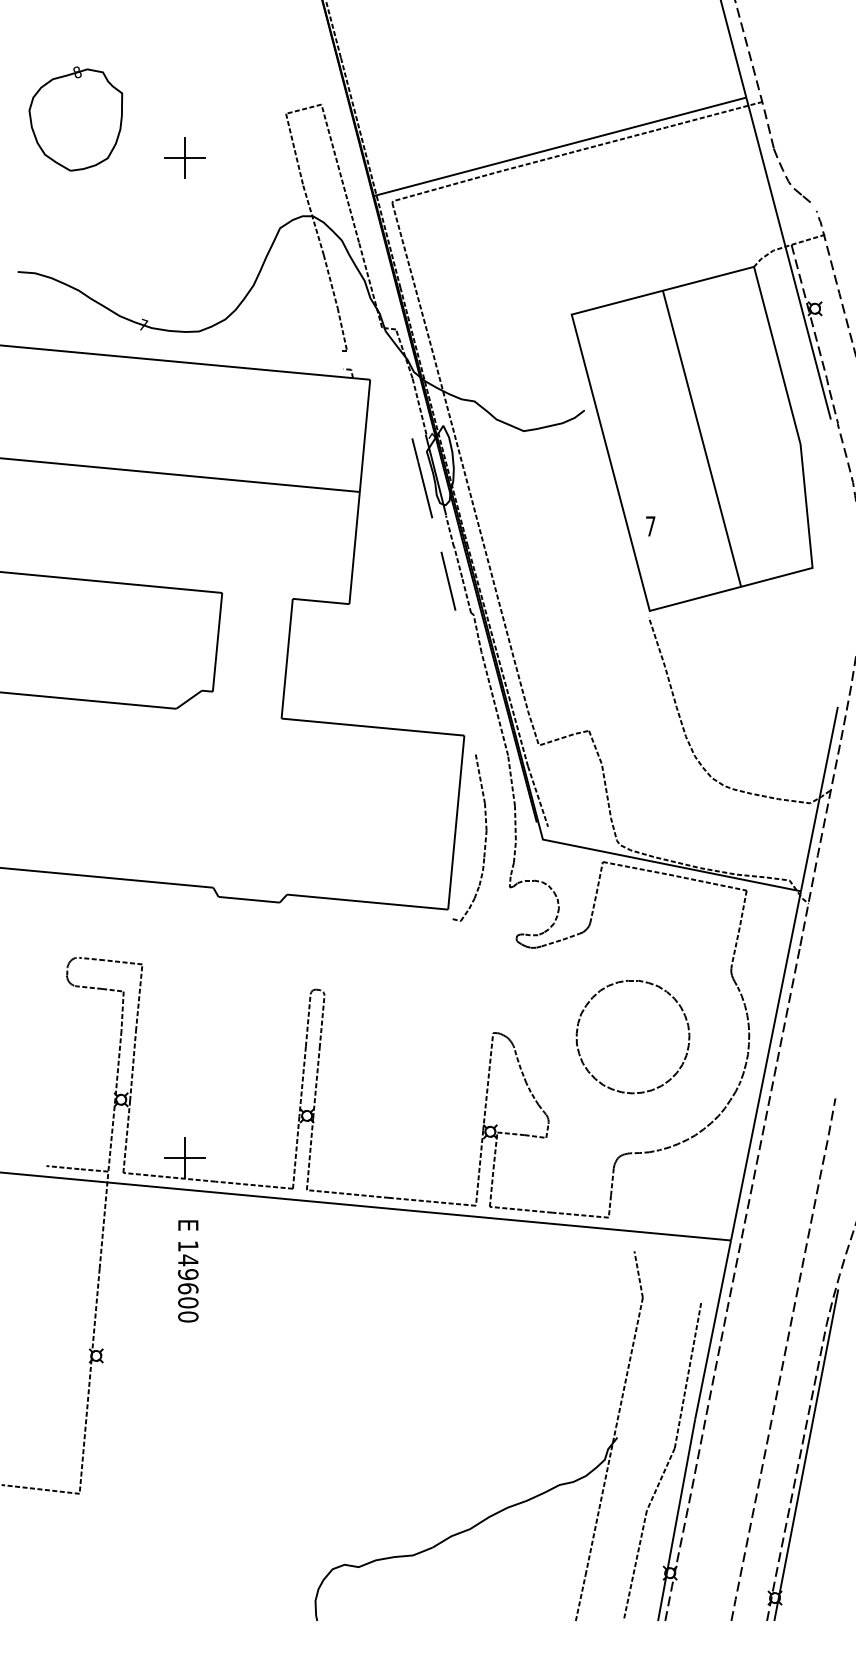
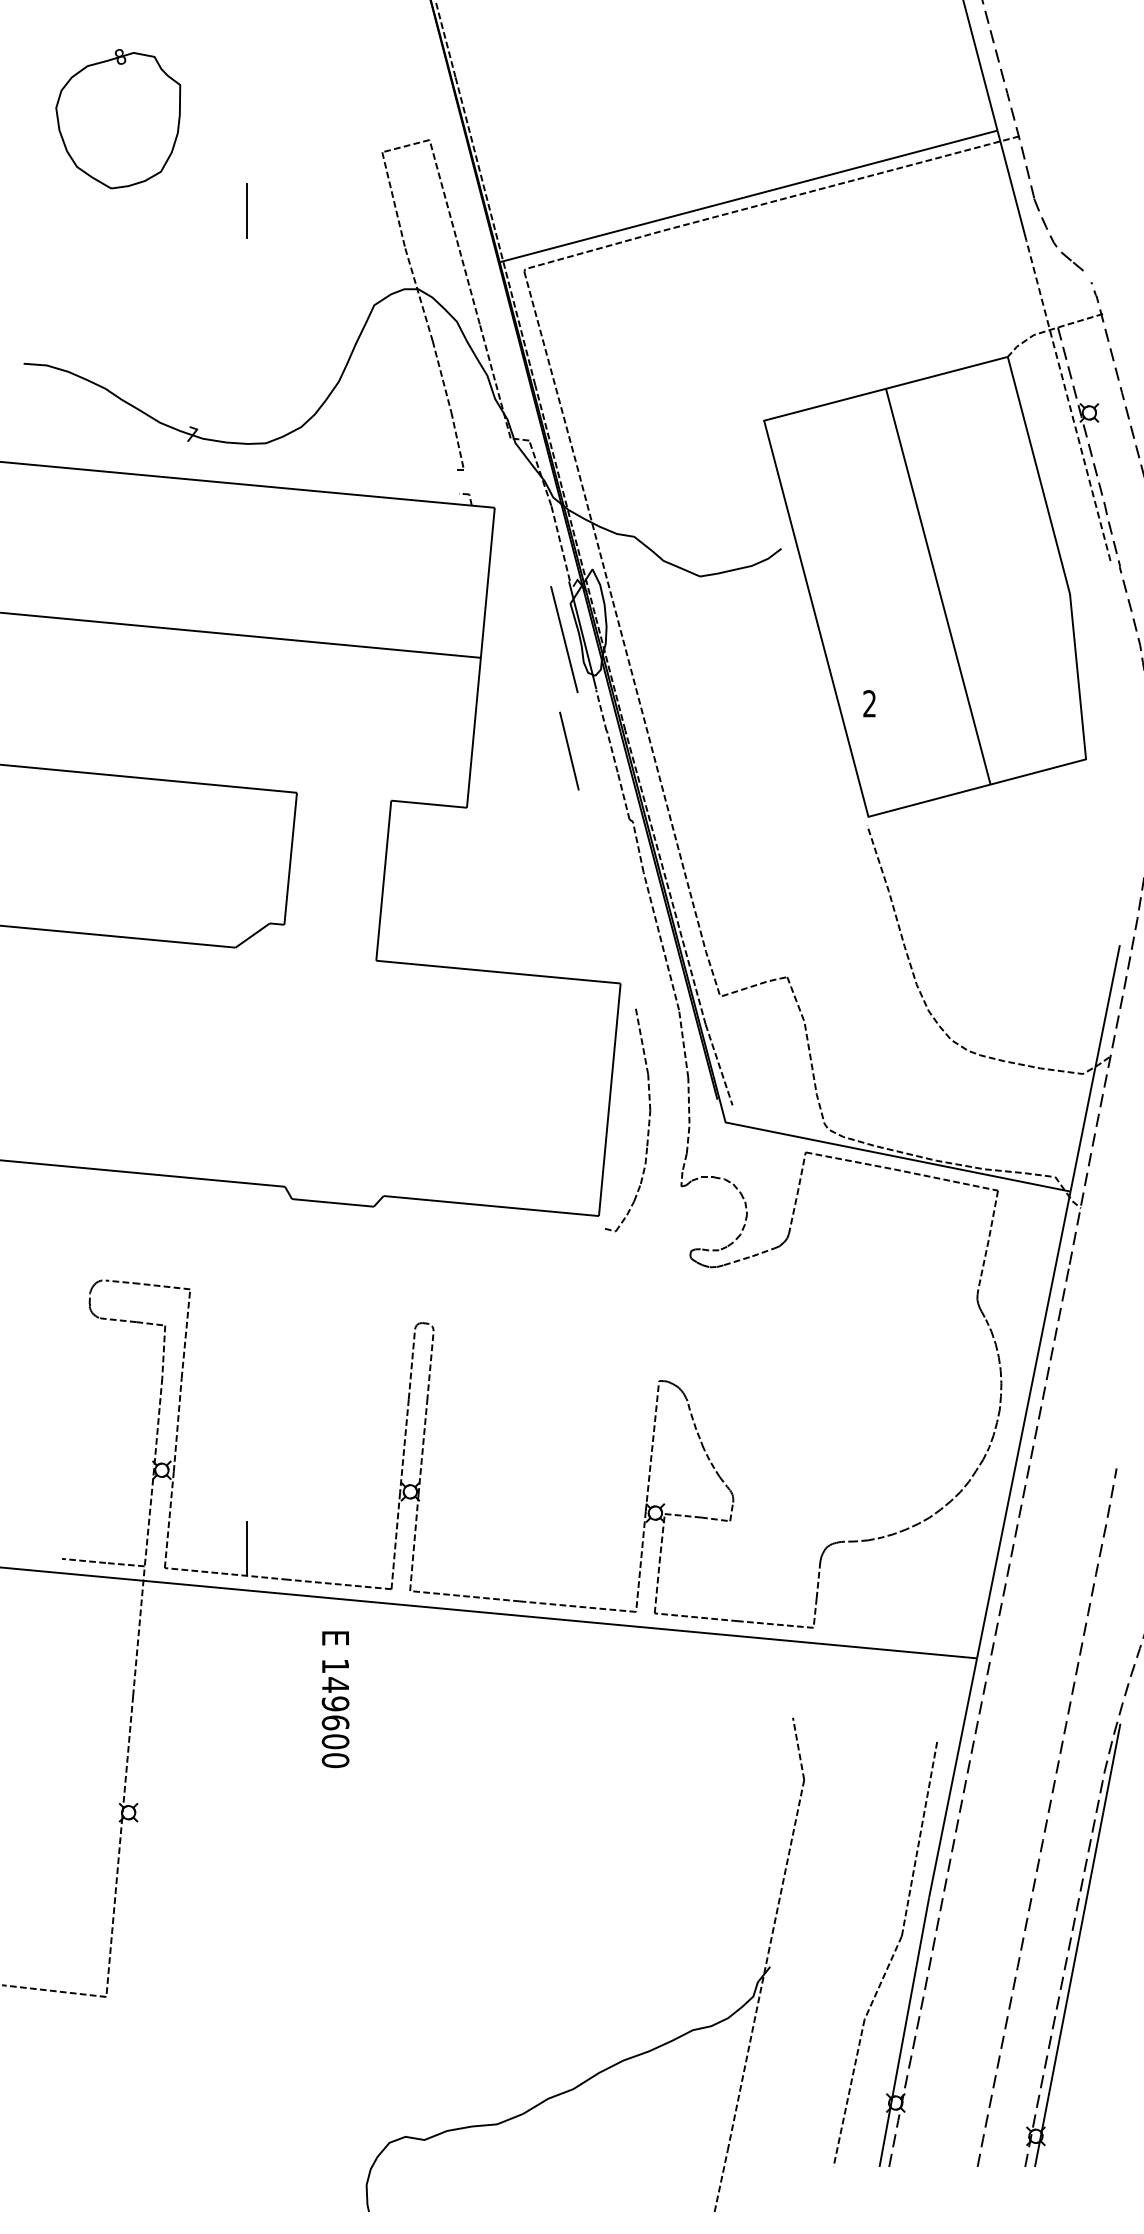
part: (76, 119) -> (118, 119), moved
line: (184, 157) -> (246, 210), removed
line: (799, 300) -> (1068, 401), solid -> dashed
text: (650, 526) -> (869, 703), 7 -> 2
line: (448, 580) -> (569, 750), moved
part: (687, 1048) -> (918, 1401), removed
line: (184, 1158) -> (246, 1548), removed
text: (188, 1271) -> (335, 1699), moved
part: (509, 1506) -> (625, 2058), moved

